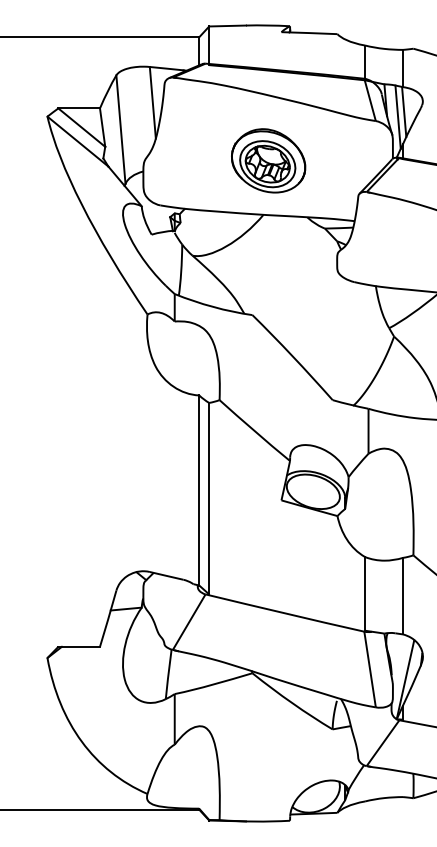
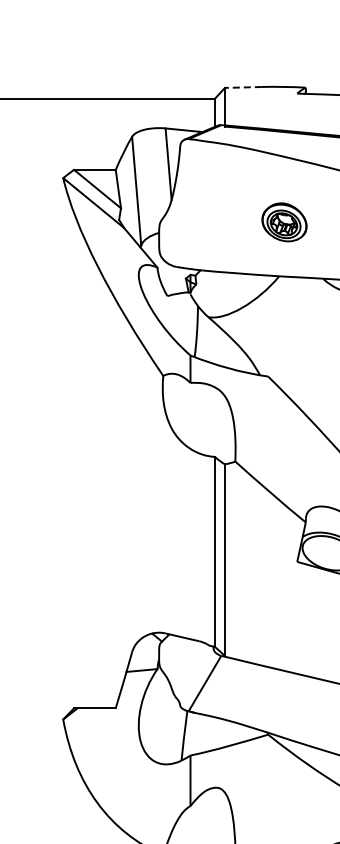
line: (227, 26) -> (243, 87), solid -> dashed
part: (268, 160) -> (284, 221), size x0.6

